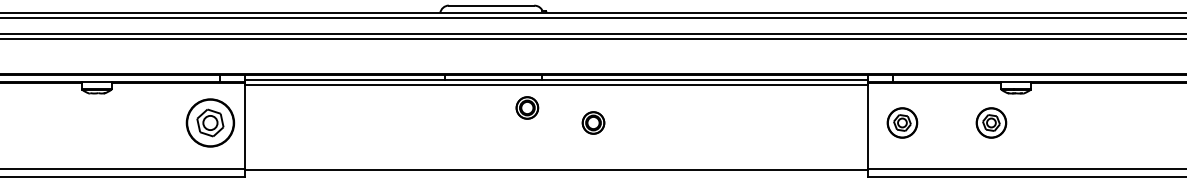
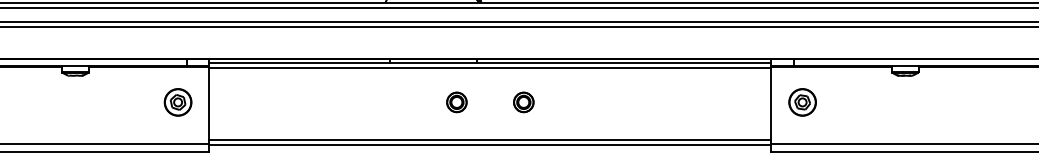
part: (527, 107) -> (457, 101), moved
part: (210, 122) -> (178, 101), size x0.62
part: (991, 122) -> (882, 101), removed
line: (556, 165) -> (490, 140), added

